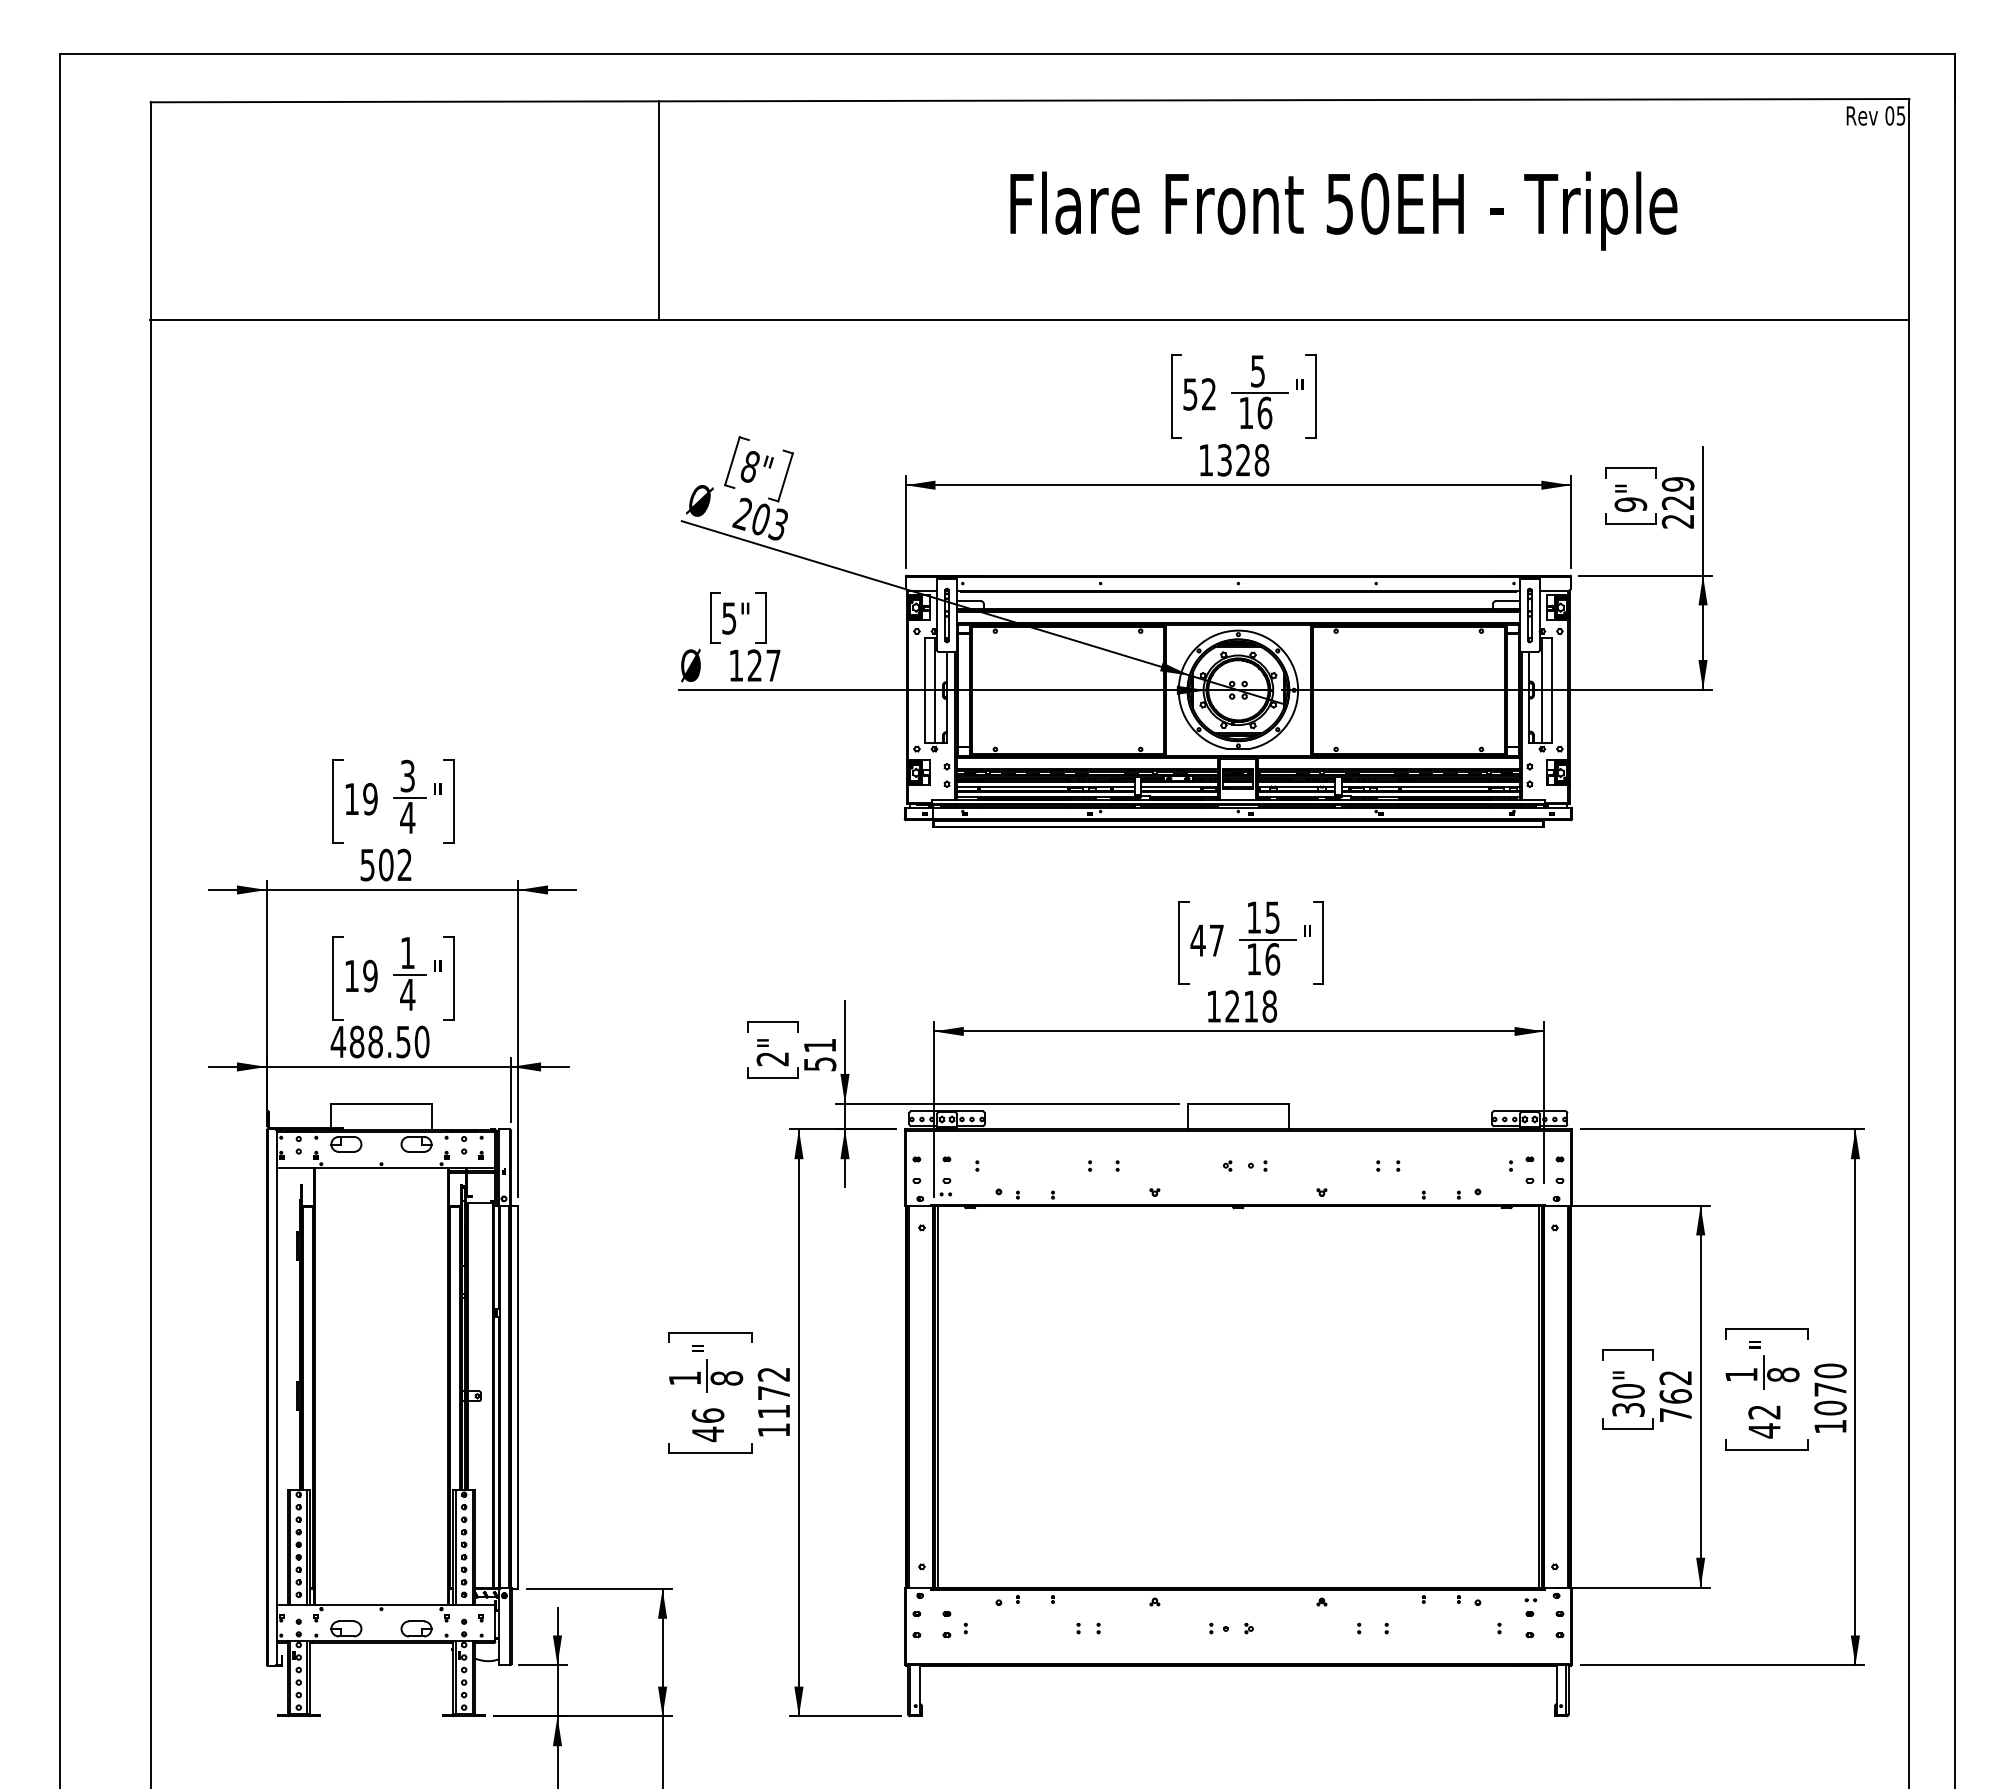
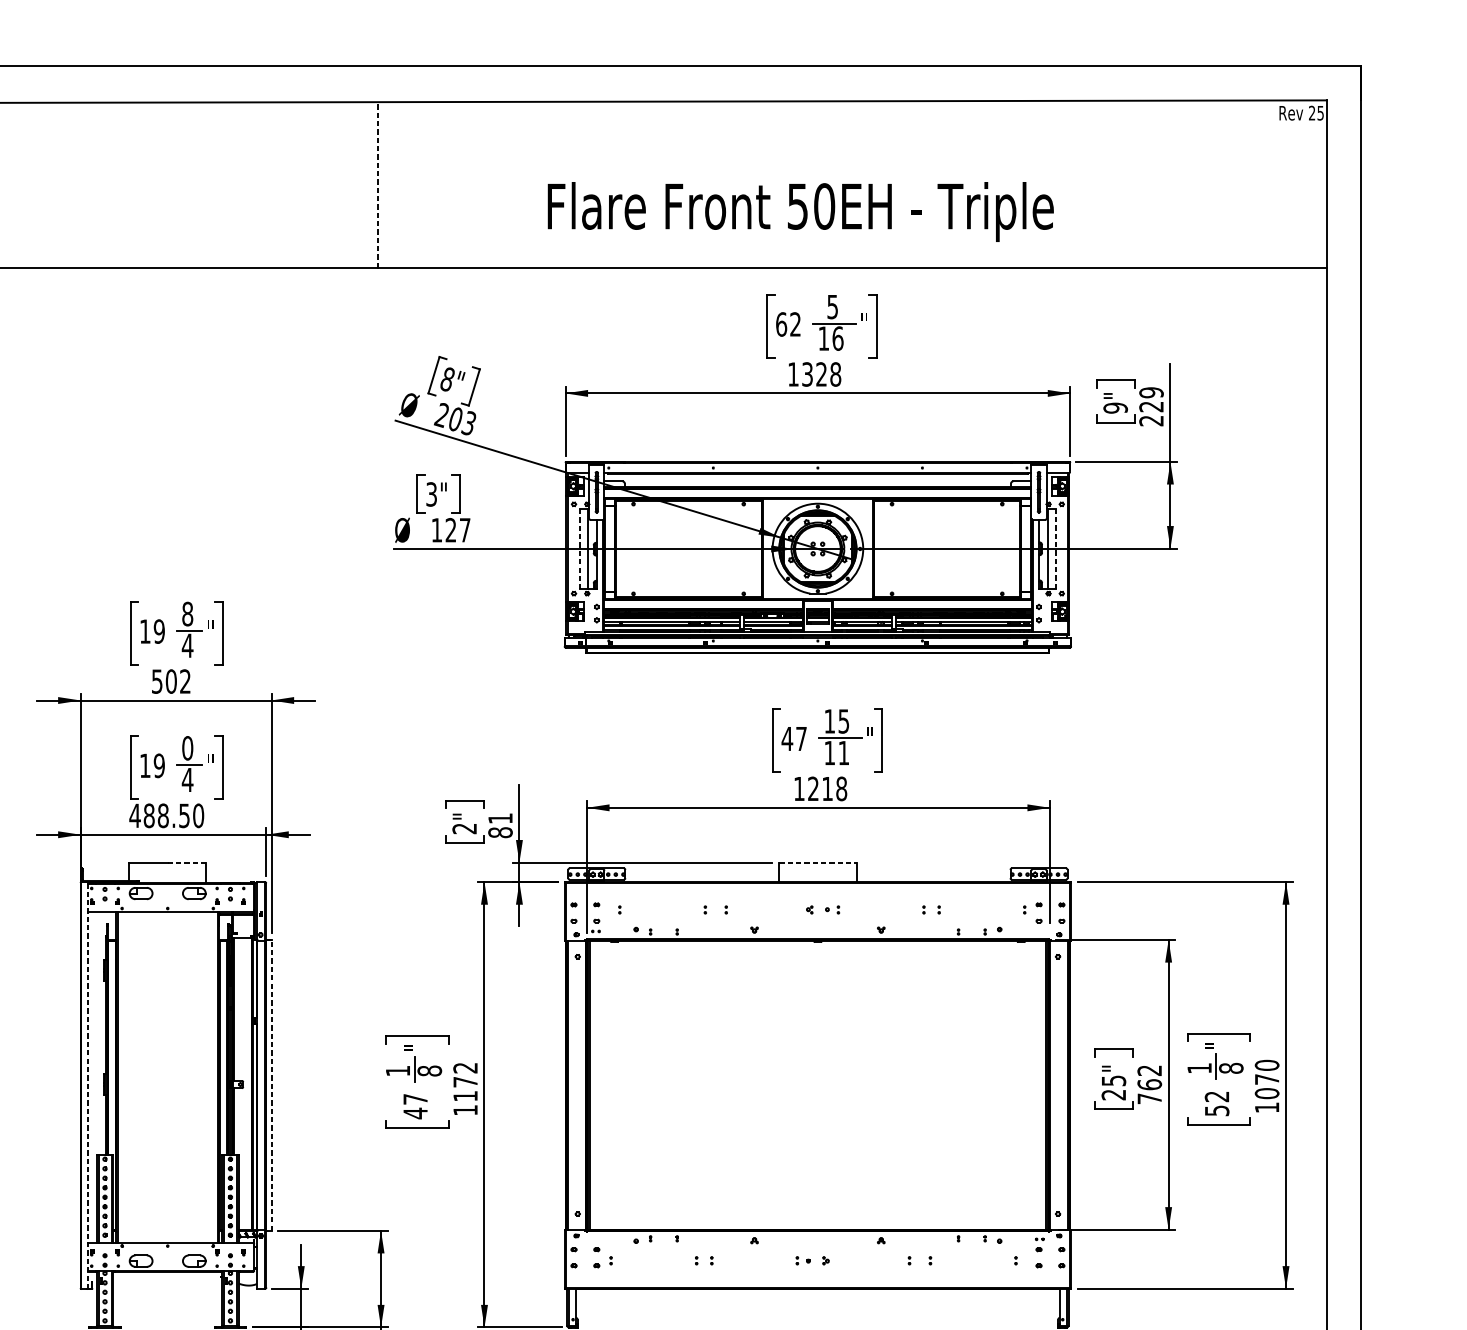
text: (1889, 115) -> (1311, 112), 05 -> 25
line: (658, 210) -> (377, 184), solid -> dashed
text: (1343, 210) -> (800, 211), moved
text: (1190, 394) -> (781, 324), 52 -> 62
text: (729, 617) -> (431, 493), 5" -> 3"
line: (924, 690) -> (579, 549), solid -> dashed
line: (1551, 690) -> (1055, 549), solid -> dashed
text: (407, 775) -> (187, 613), 3 -> 8
text: (407, 952) -> (187, 747), 1 -> 0
text: (1272, 959) -> (843, 753), 16 -> 11
text: (819, 1064) -> (500, 832), 51 -> 81
line: (407, 1103) -> (187, 862), solid -> dashed
line: (1238, 1103) -> (817, 862), solid -> dashed
line: (276, 1397) -> (88, 1085), solid -> dashed
line: (518, 1397) -> (271, 1085), solid -> dashed
text: (1628, 1400) -> (1113, 1087), 30" -> 25"
text: (707, 1415) -> (415, 1099), 46 -> 47
text: (1764, 1430) -> (1217, 1110), 42 -> 52

